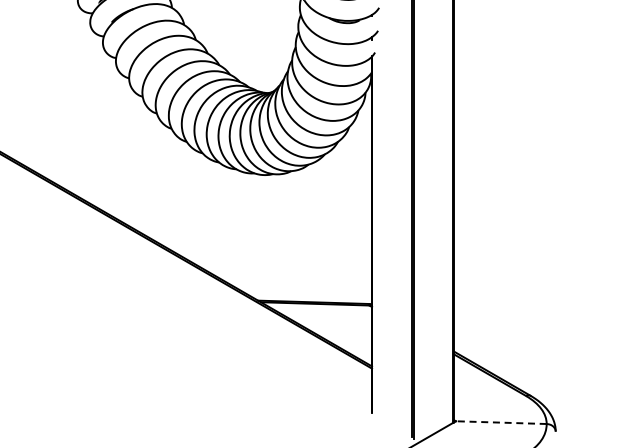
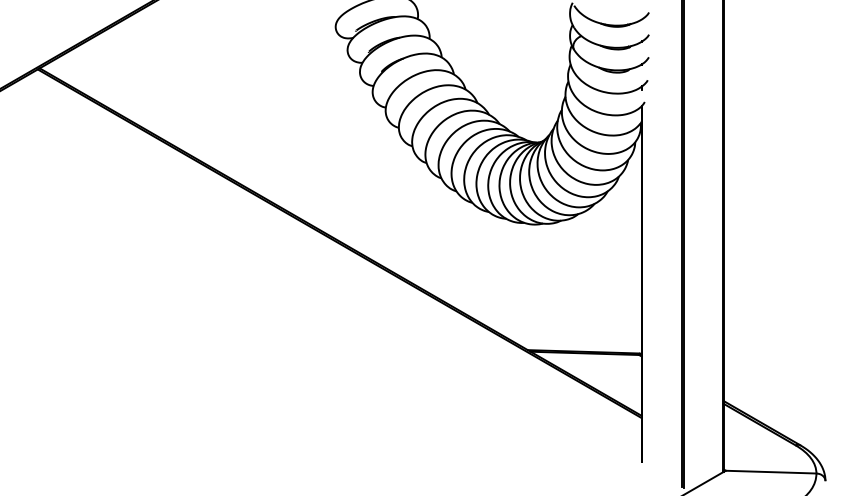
line: (500, 423) -> (770, 472), dashed -> solid

